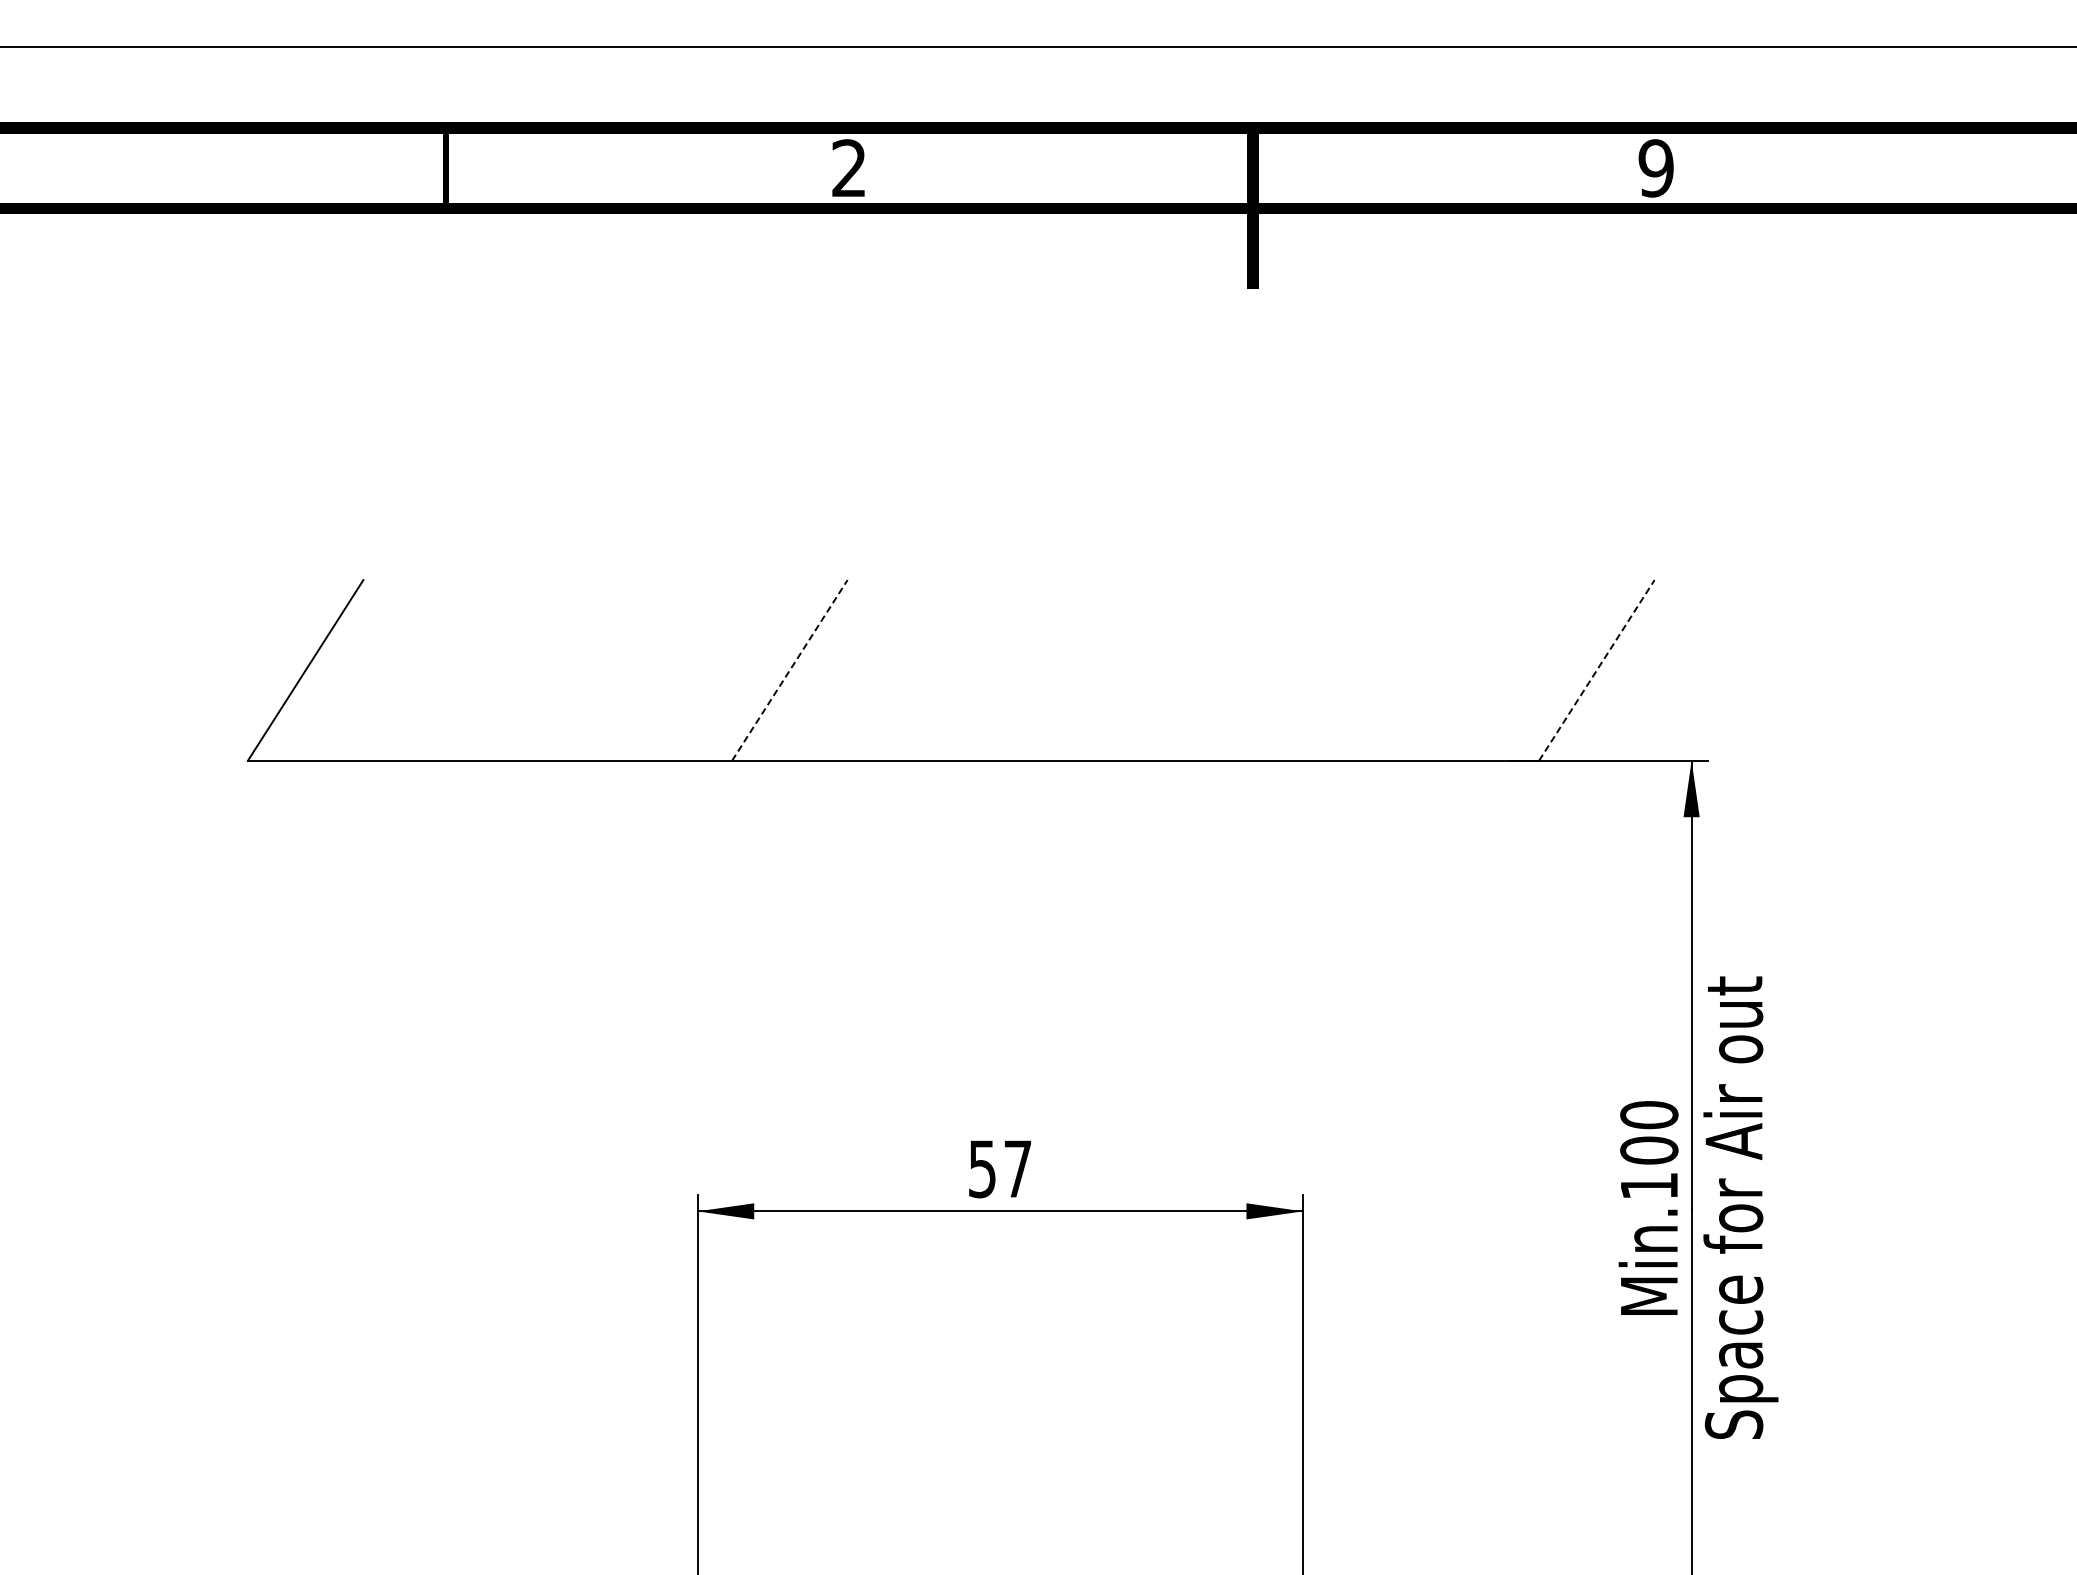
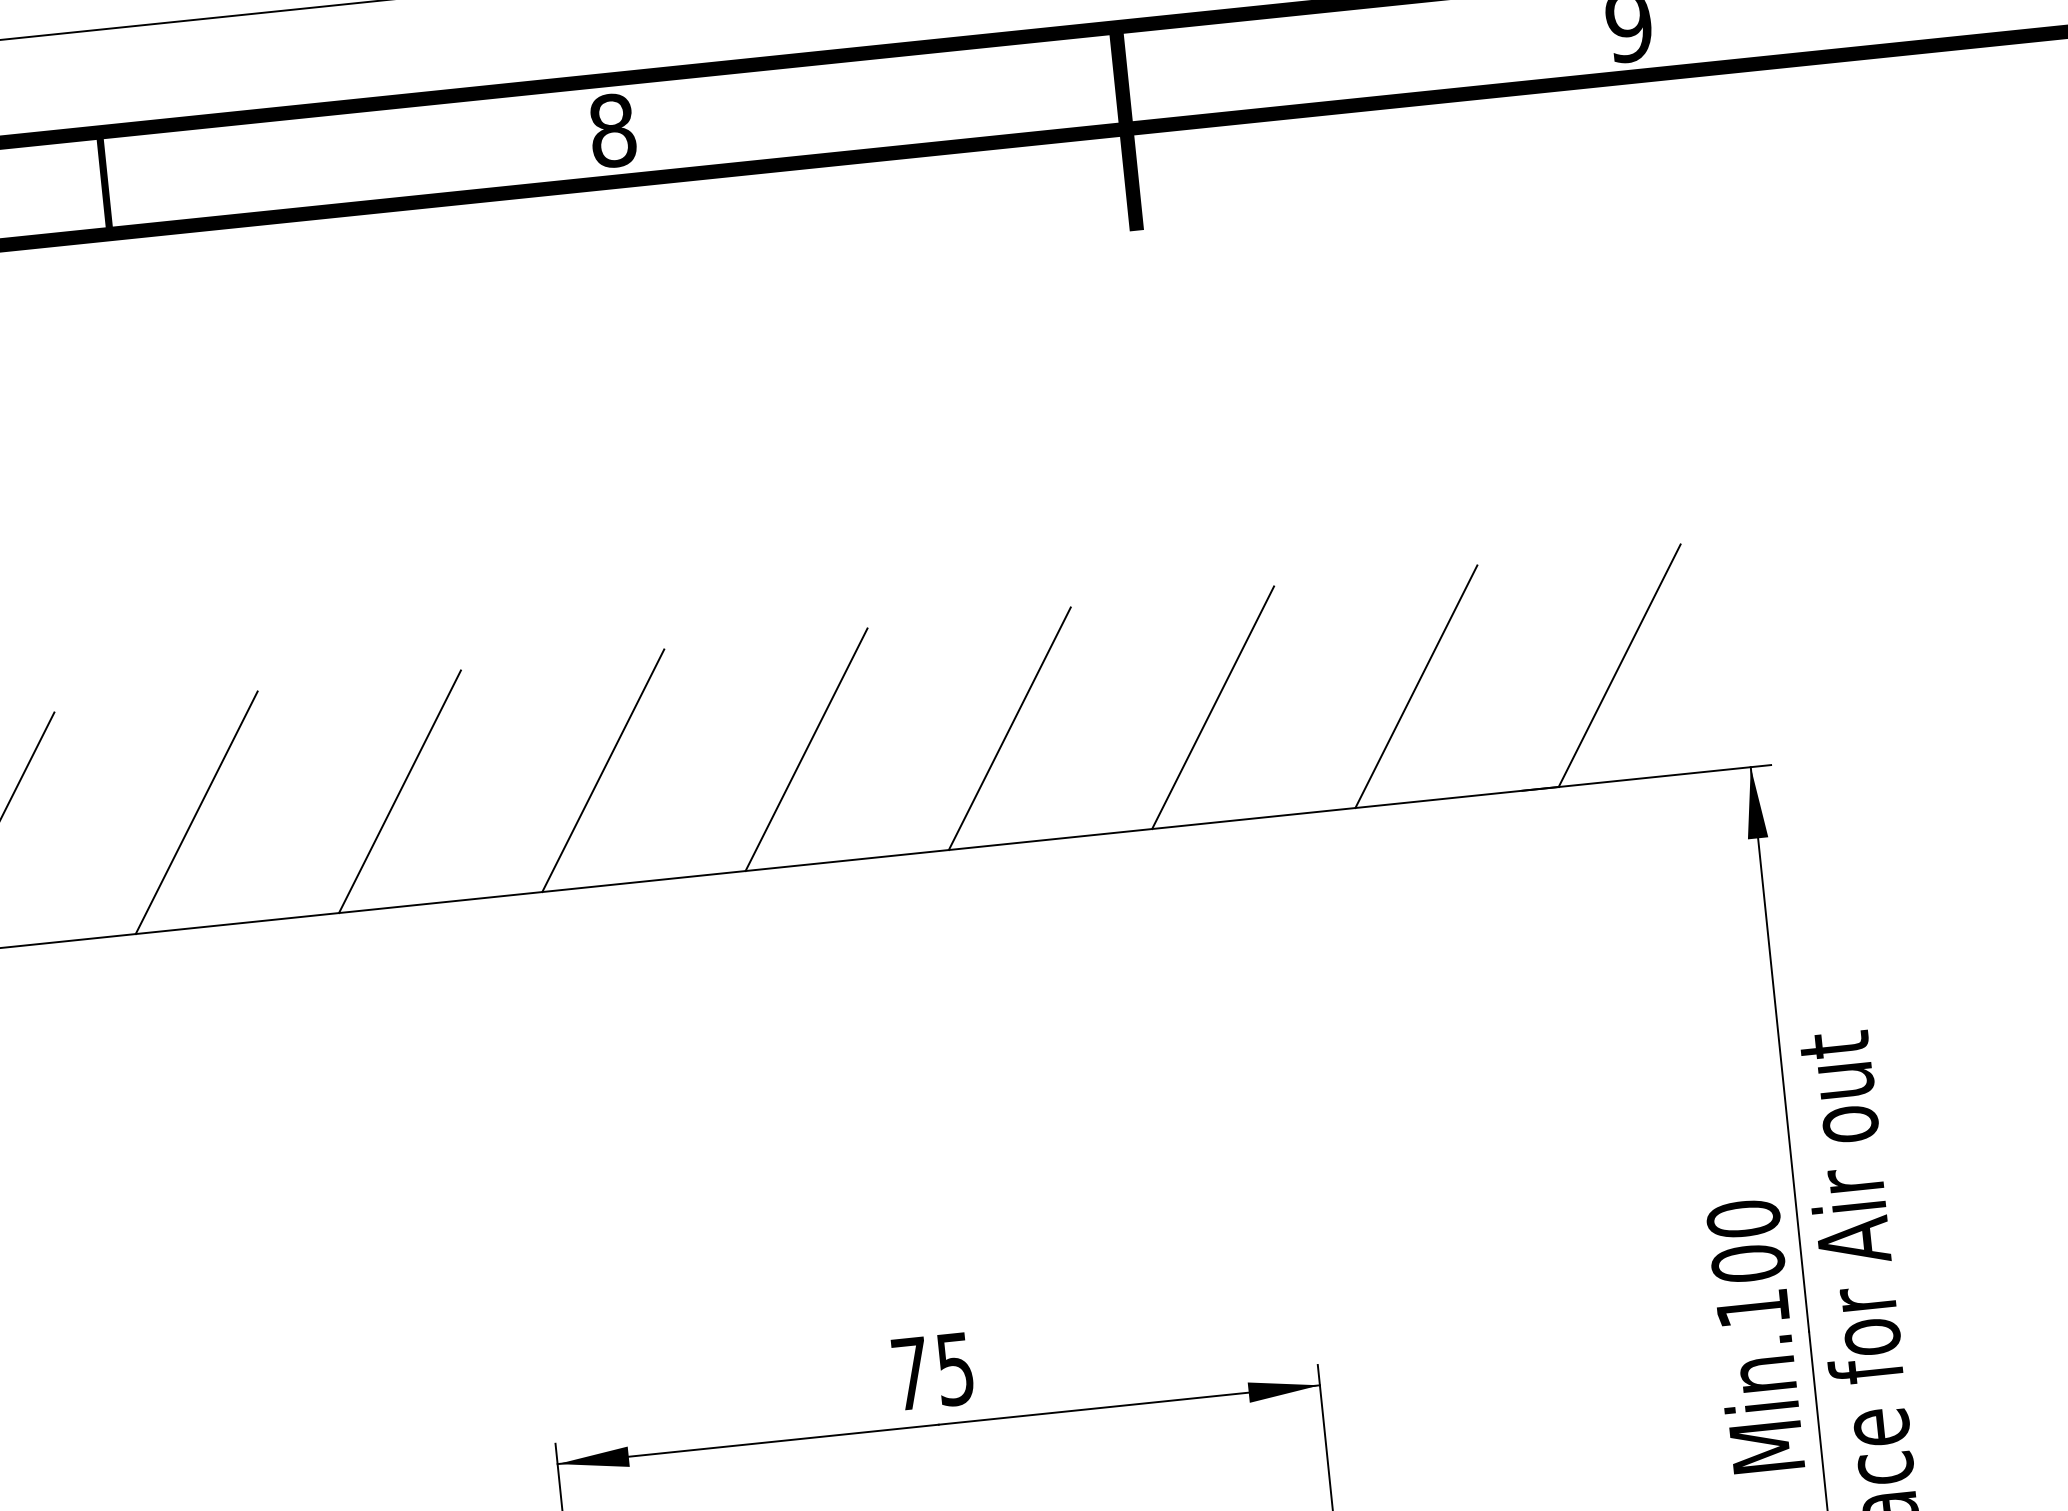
text: (849, 168) -> (613, 130), 2 -> 8
line: (790, 669) -> (603, 769), dashed -> solid
line: (1597, 669) -> (1620, 664), dashed -> solid
line: (466, 670) -> (195, 812), added
line: (628, 670) -> (400, 791), added
line: (951, 670) -> (806, 749), added
line: (1112, 670) -> (1009, 728), added
line: (1273, 670) -> (1212, 707), added
line: (1435, 670) -> (1416, 686), added
text: (999, 1169) -> (932, 1372), 57 -> 75

